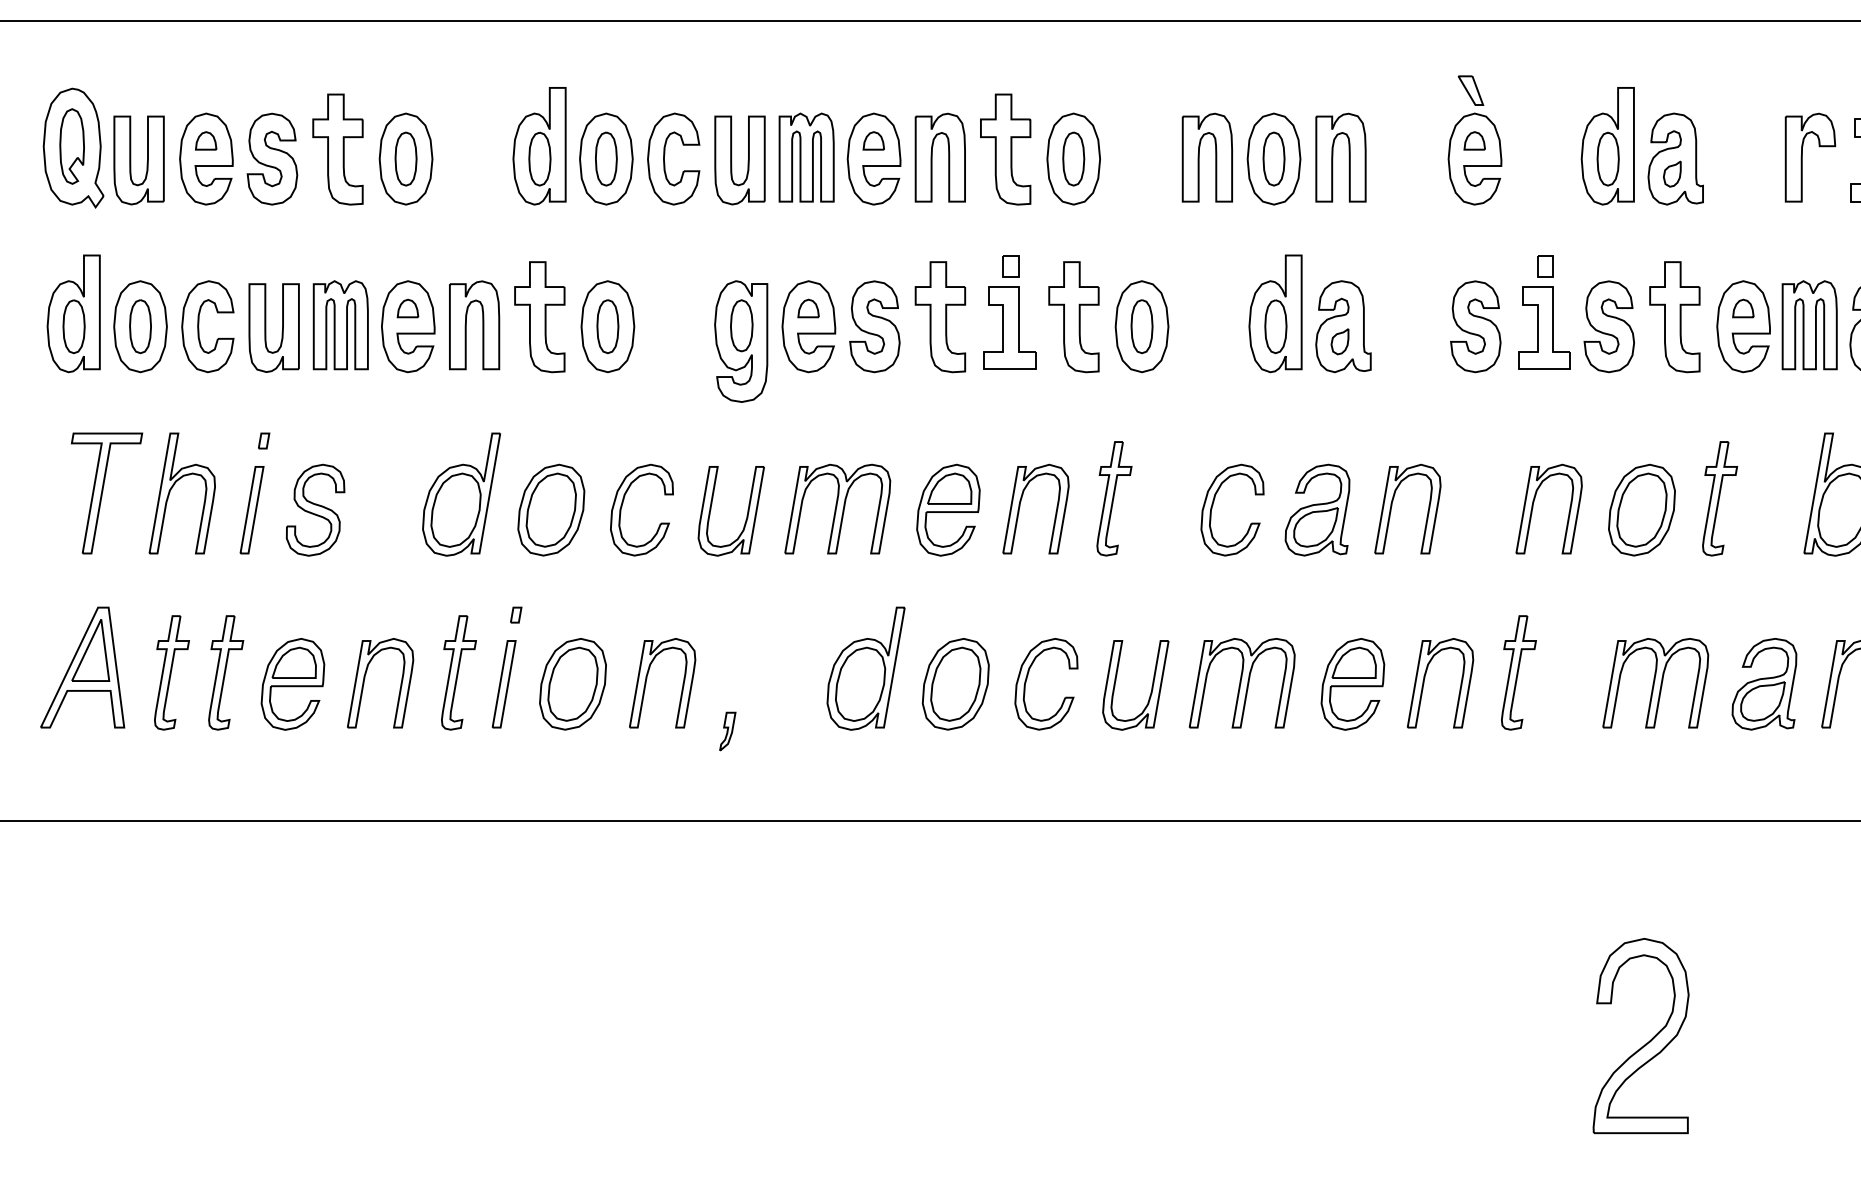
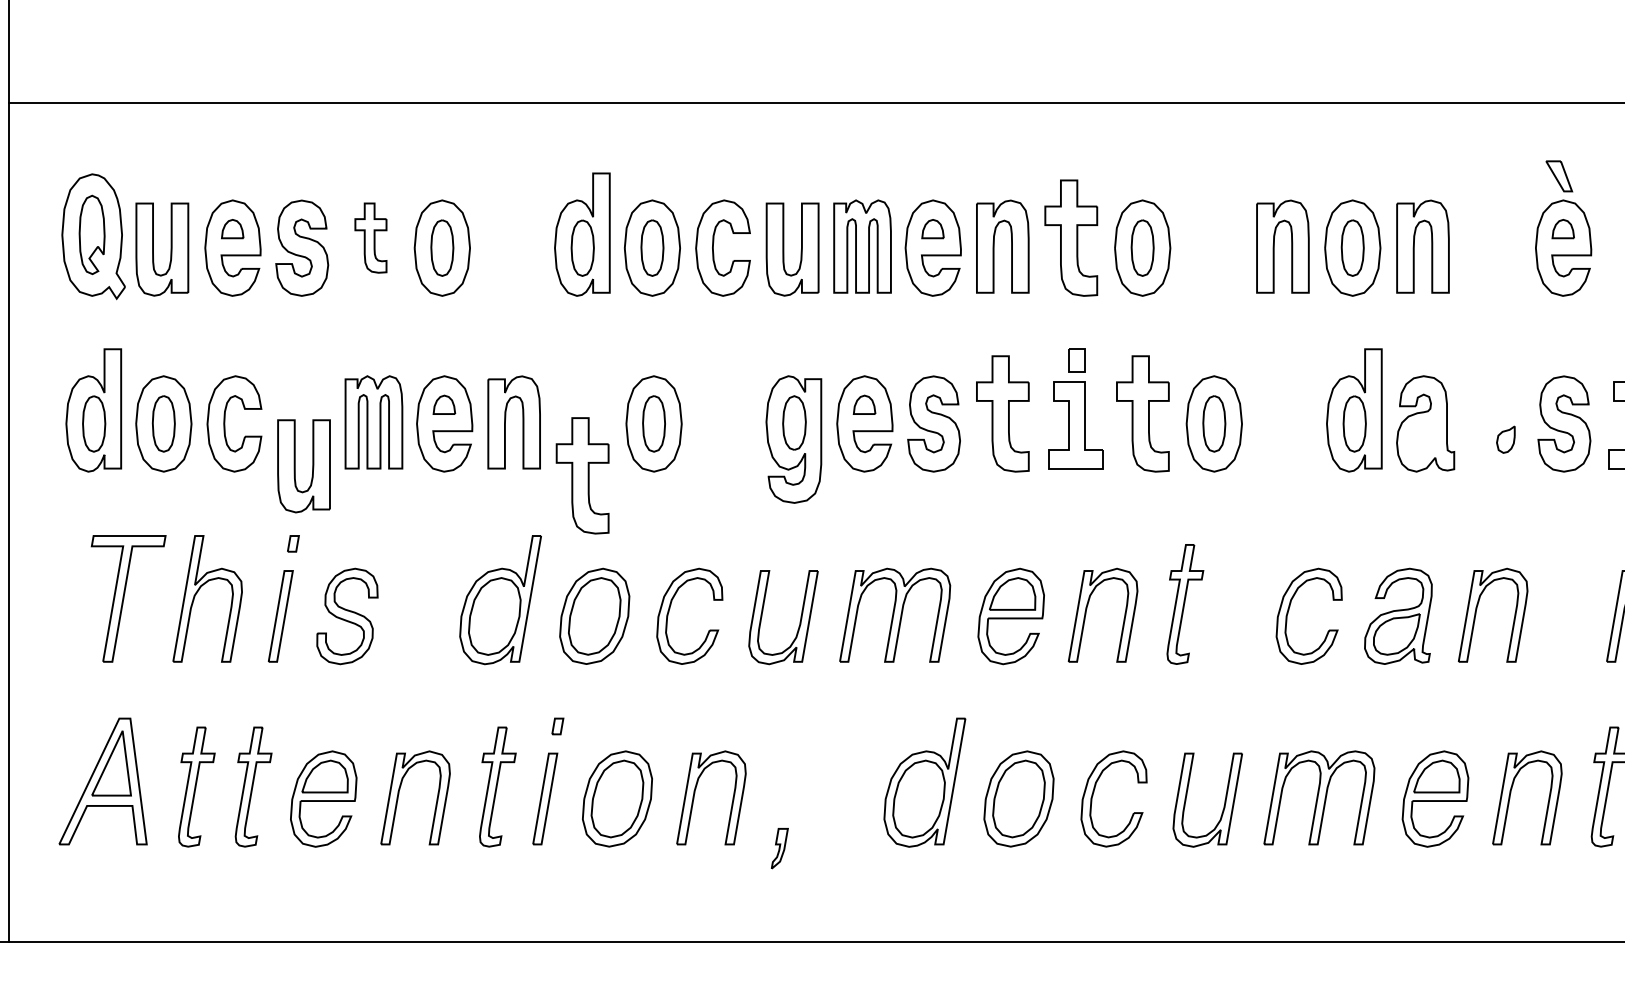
part: (337, 149) -> (370, 238), size x0.6
part: (539, 317) -> (582, 476), moved
part: (266, 327) -> (295, 465), moved
part: (1339, 341) -> (1505, 439), moved

